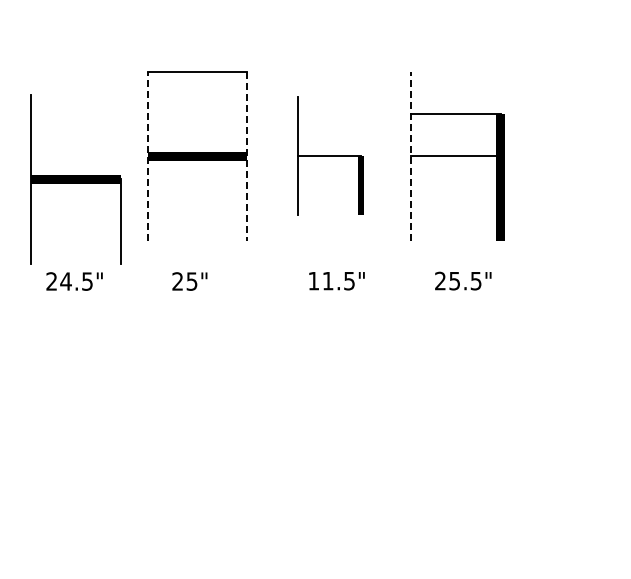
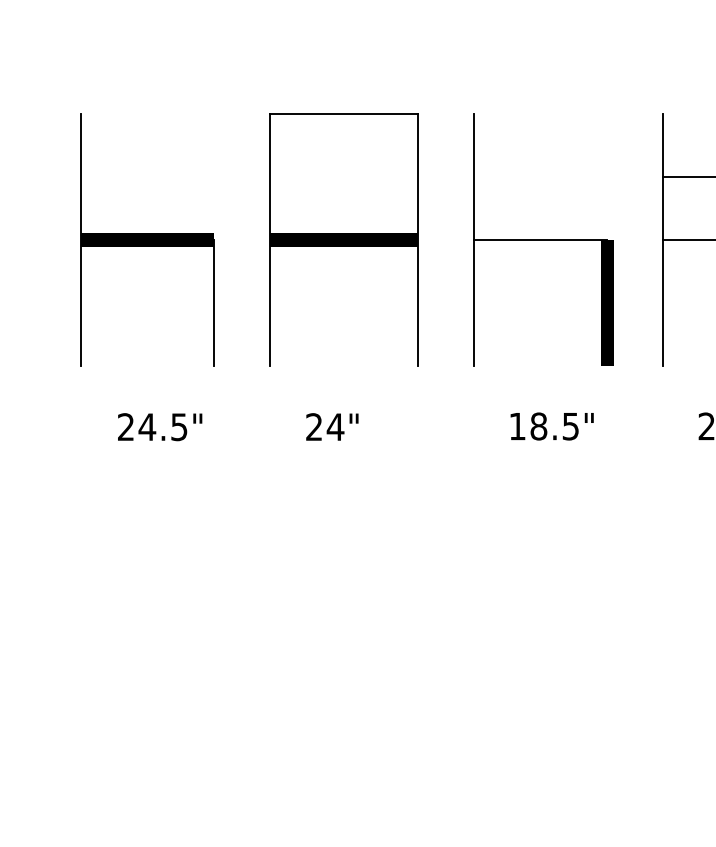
line: (148, 155) -> (270, 238), dashed -> solid
line: (411, 155) -> (663, 238), dashed -> solid
line: (247, 156) -> (418, 240), dashed -> solid
part: (330, 156) -> (542, 240), size x1.43
part: (75, 179) -> (146, 240), moved
text: (327, 280) -> (537, 425), 11.5" -> 18.5"
text: (191, 281) -> (334, 427), 25" -> 24"

